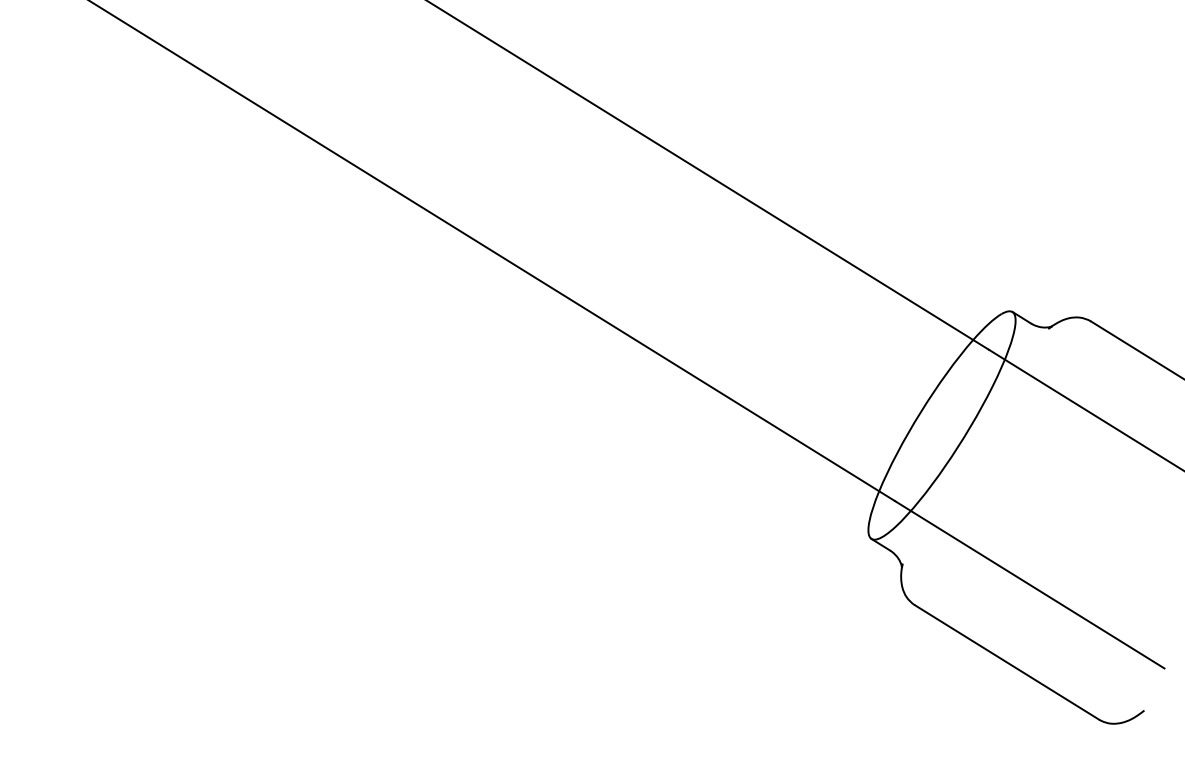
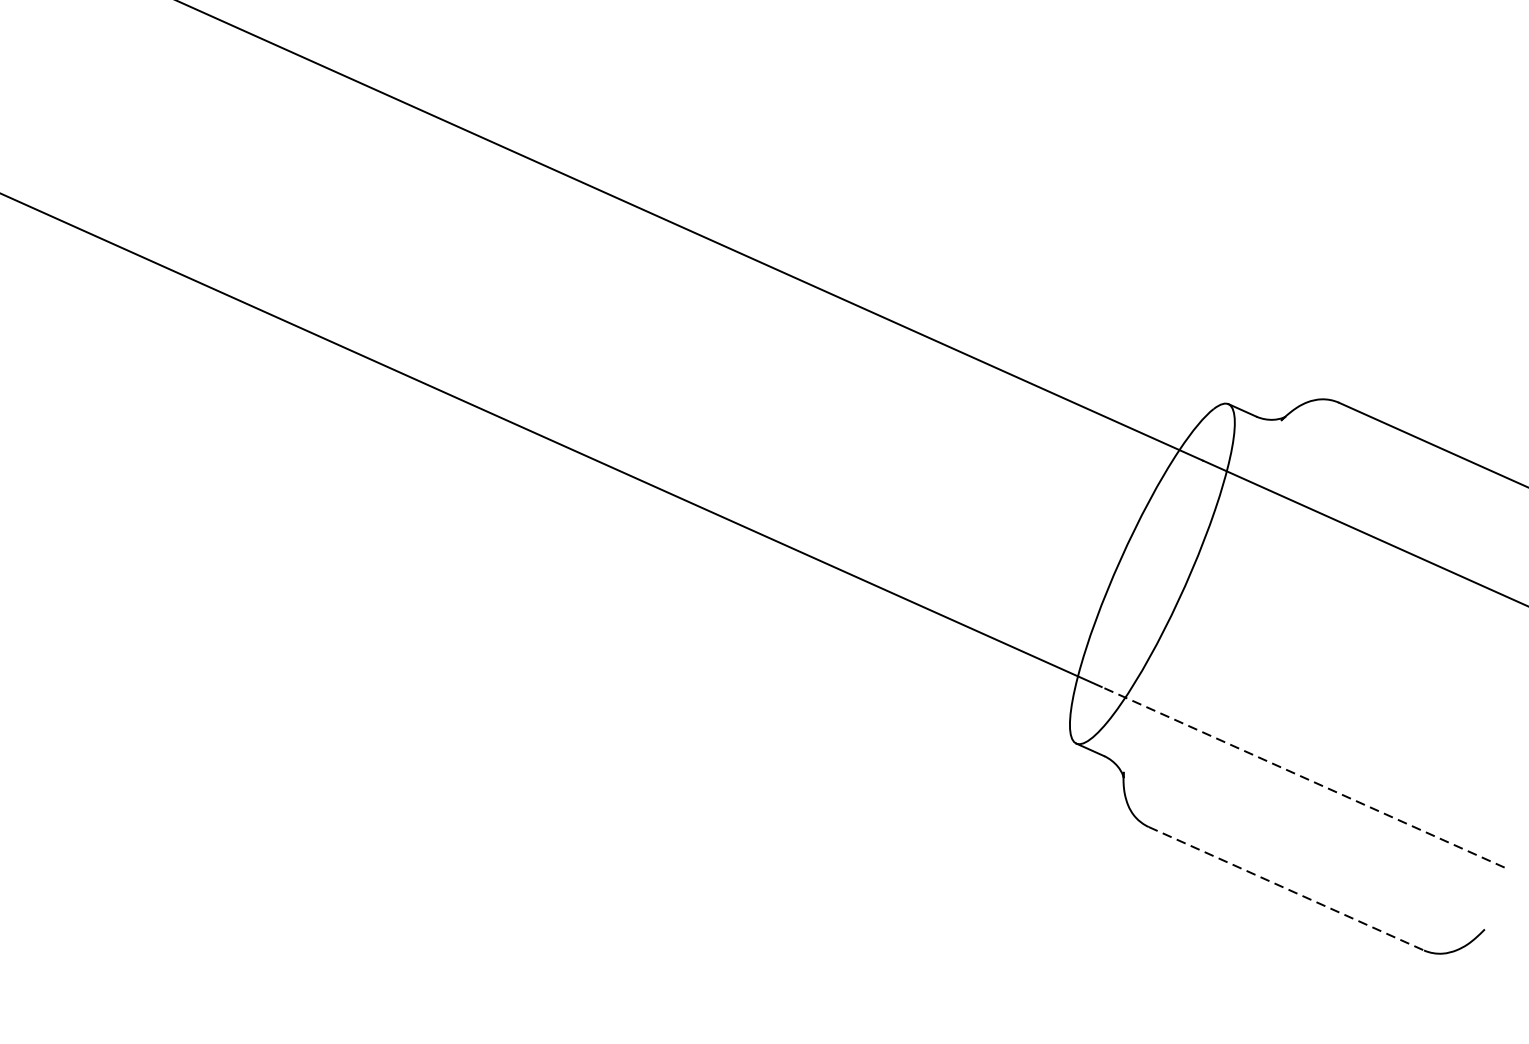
line: (1029, 584) -> (1302, 776), solid -> dashed
line: (1007, 662) -> (1286, 888), solid -> dashed

